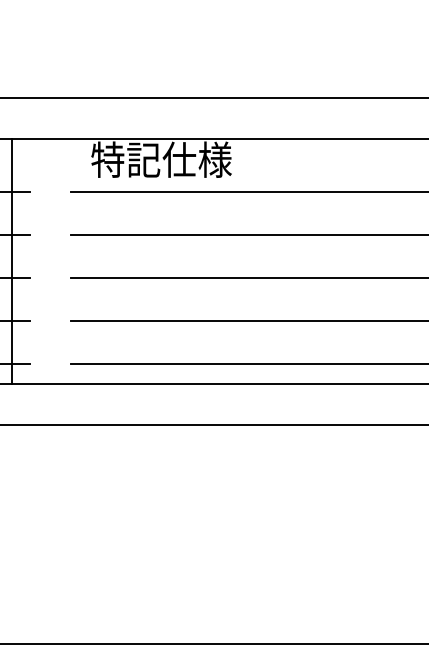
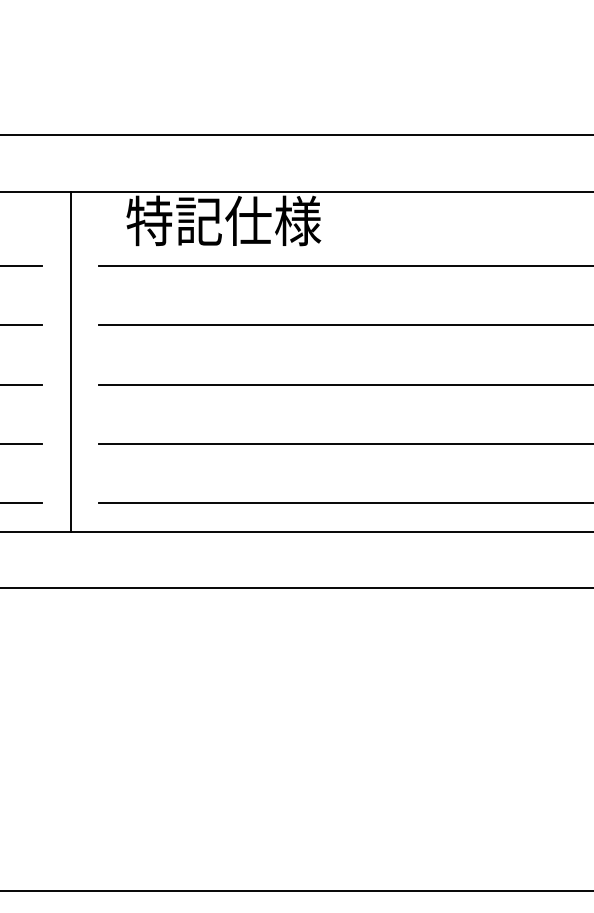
line: (11, 261) -> (70, 361), moved

